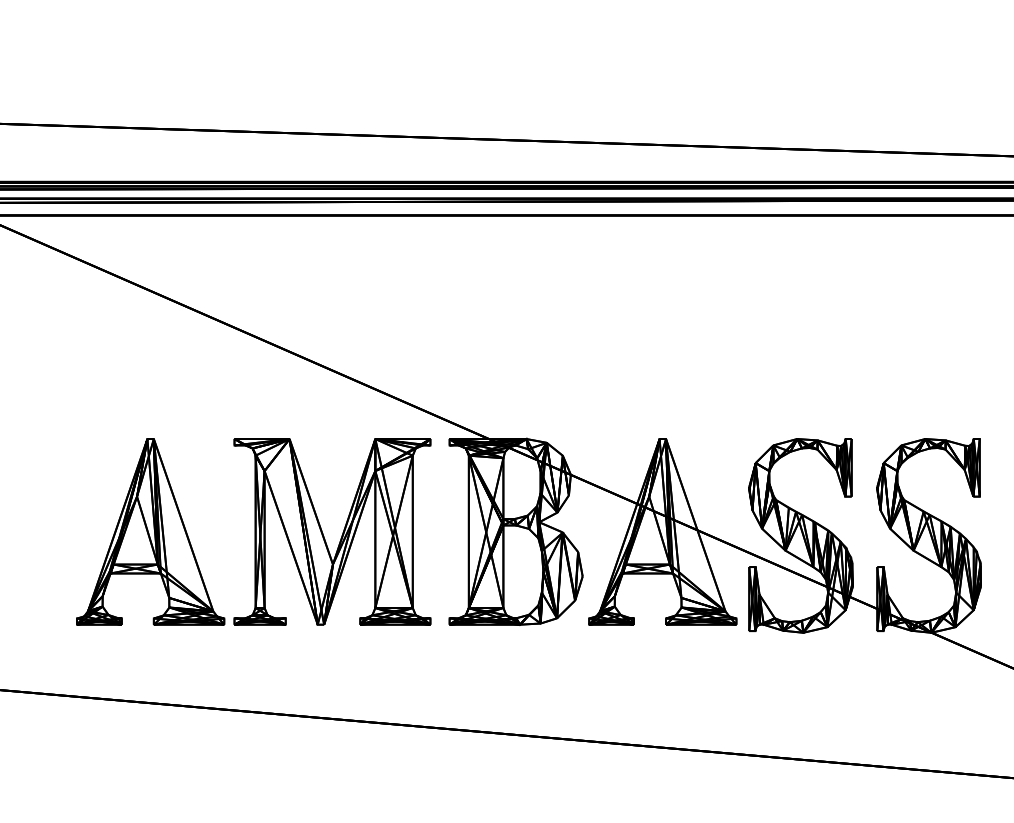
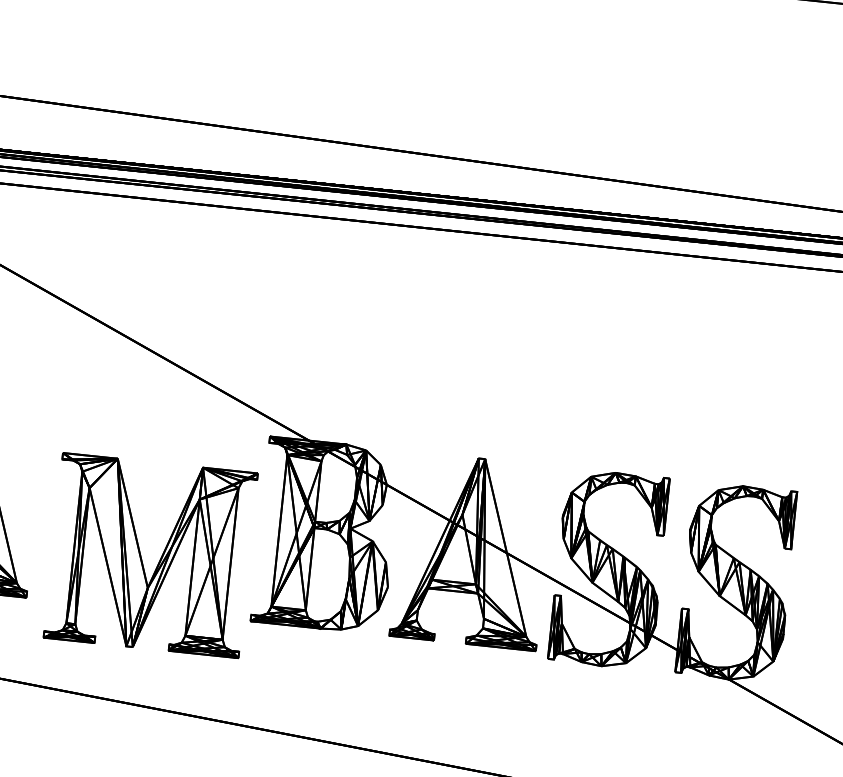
part: (323, 533) -> (141, 556), moved

